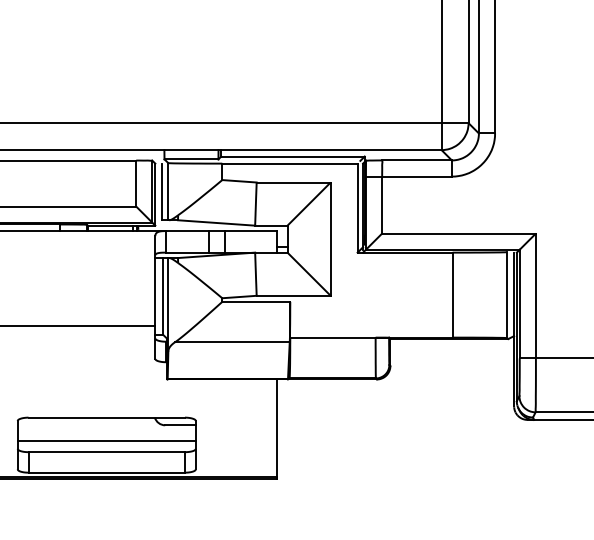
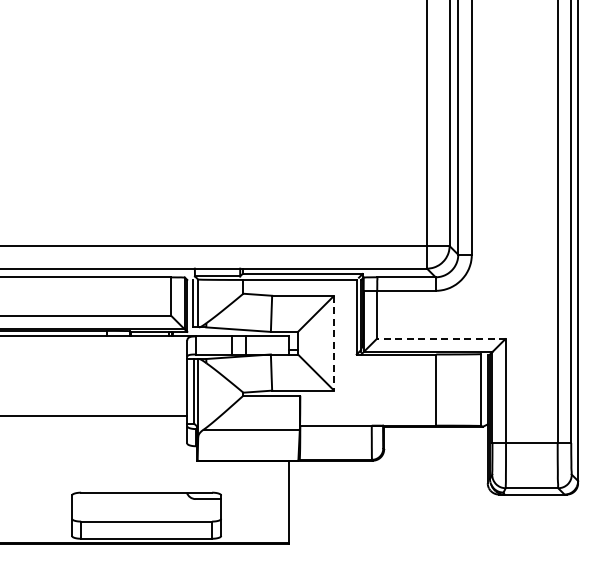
line: (458, 233) -> (441, 338), solid -> dashed
line: (331, 239) -> (334, 343), solid -> dashed
line: (106, 441) -> (146, 512), removed

